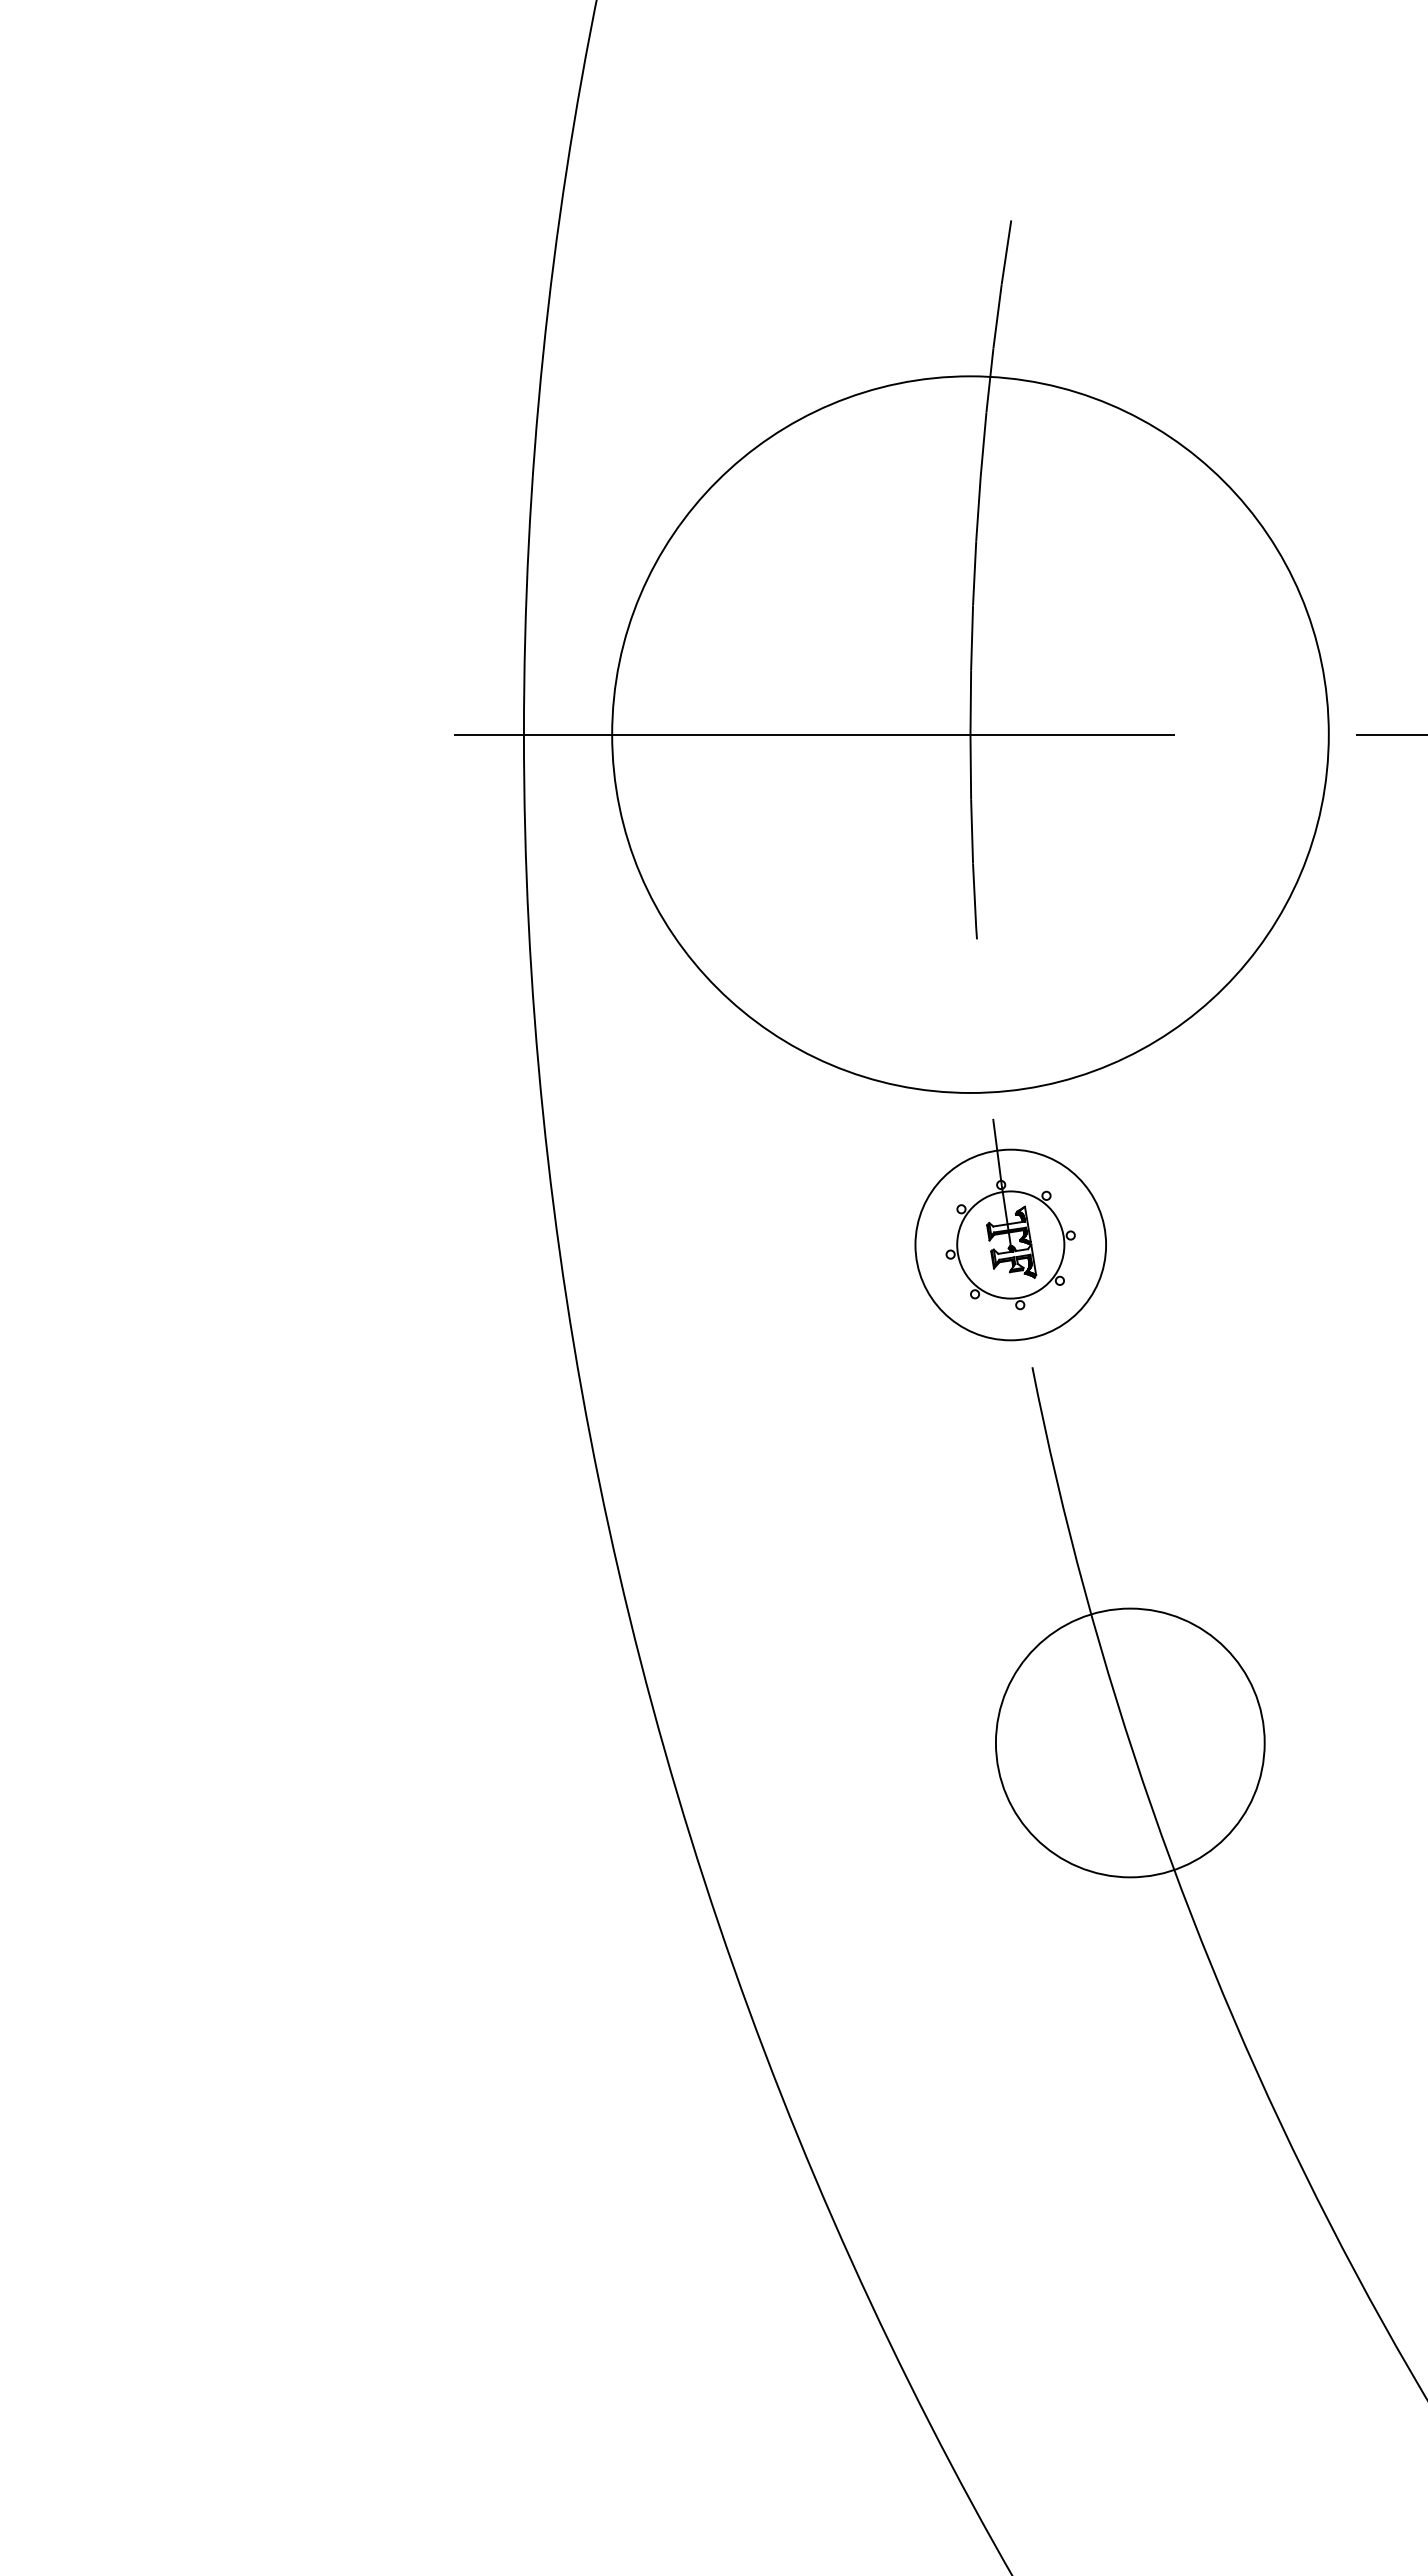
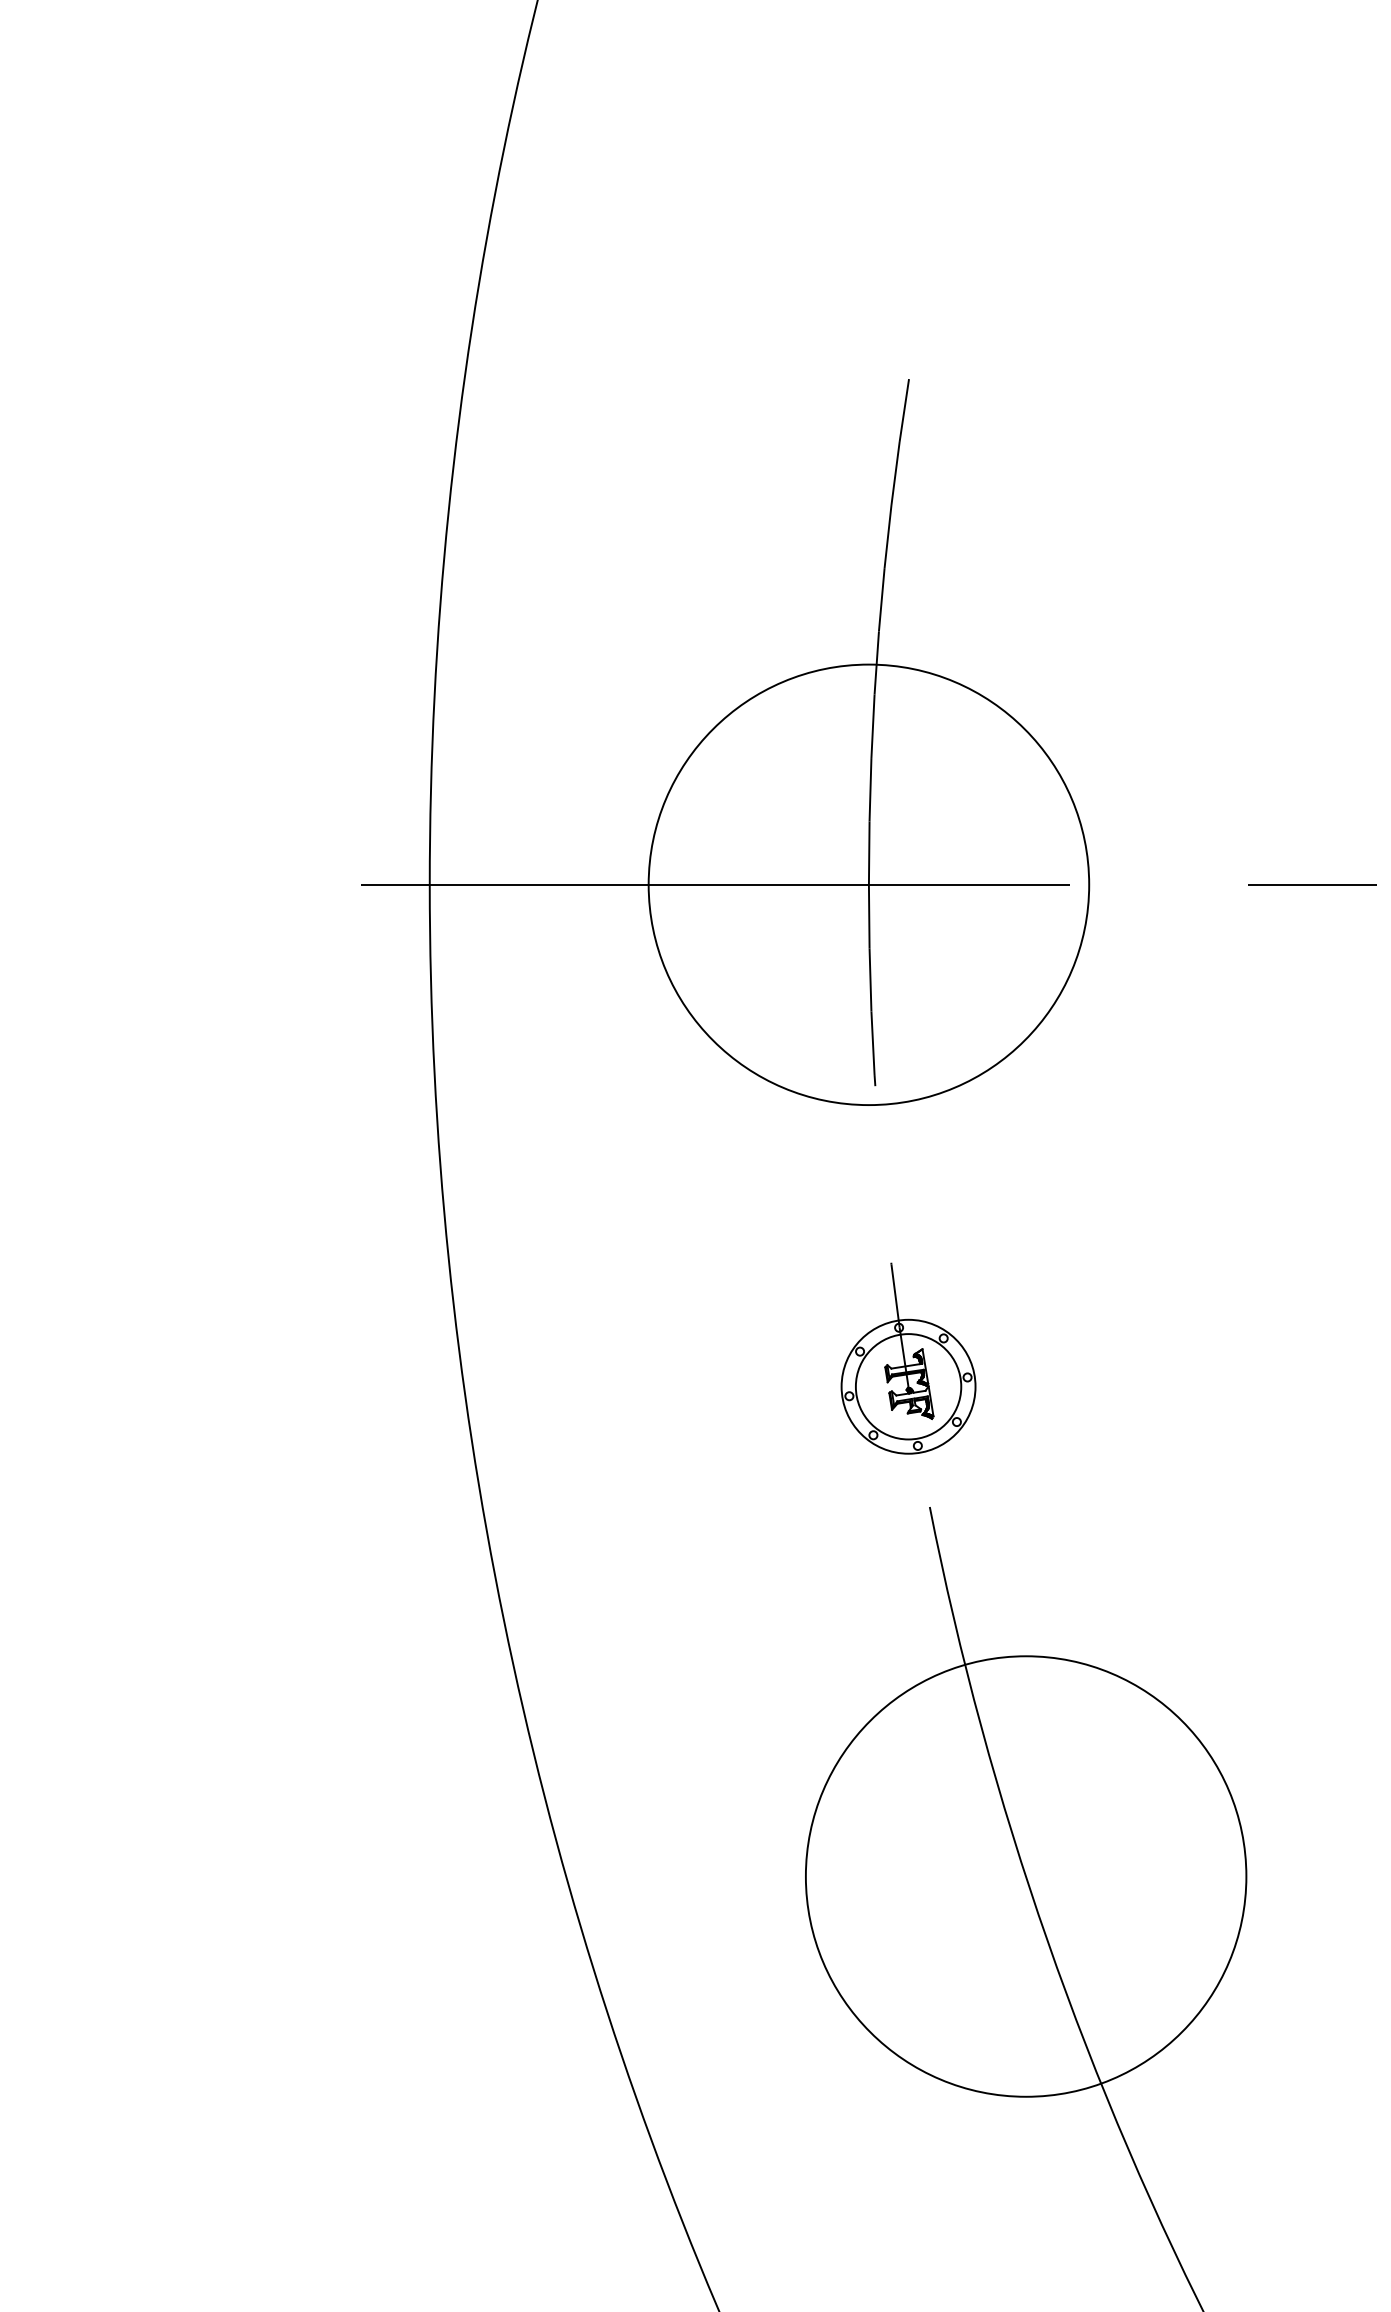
circle: (970, 734) -> (868, 884), size x0.62
circle: (1010, 1244) -> (908, 1386), size x0.71
circle: (1130, 1742) -> (1026, 1876), size x1.67

